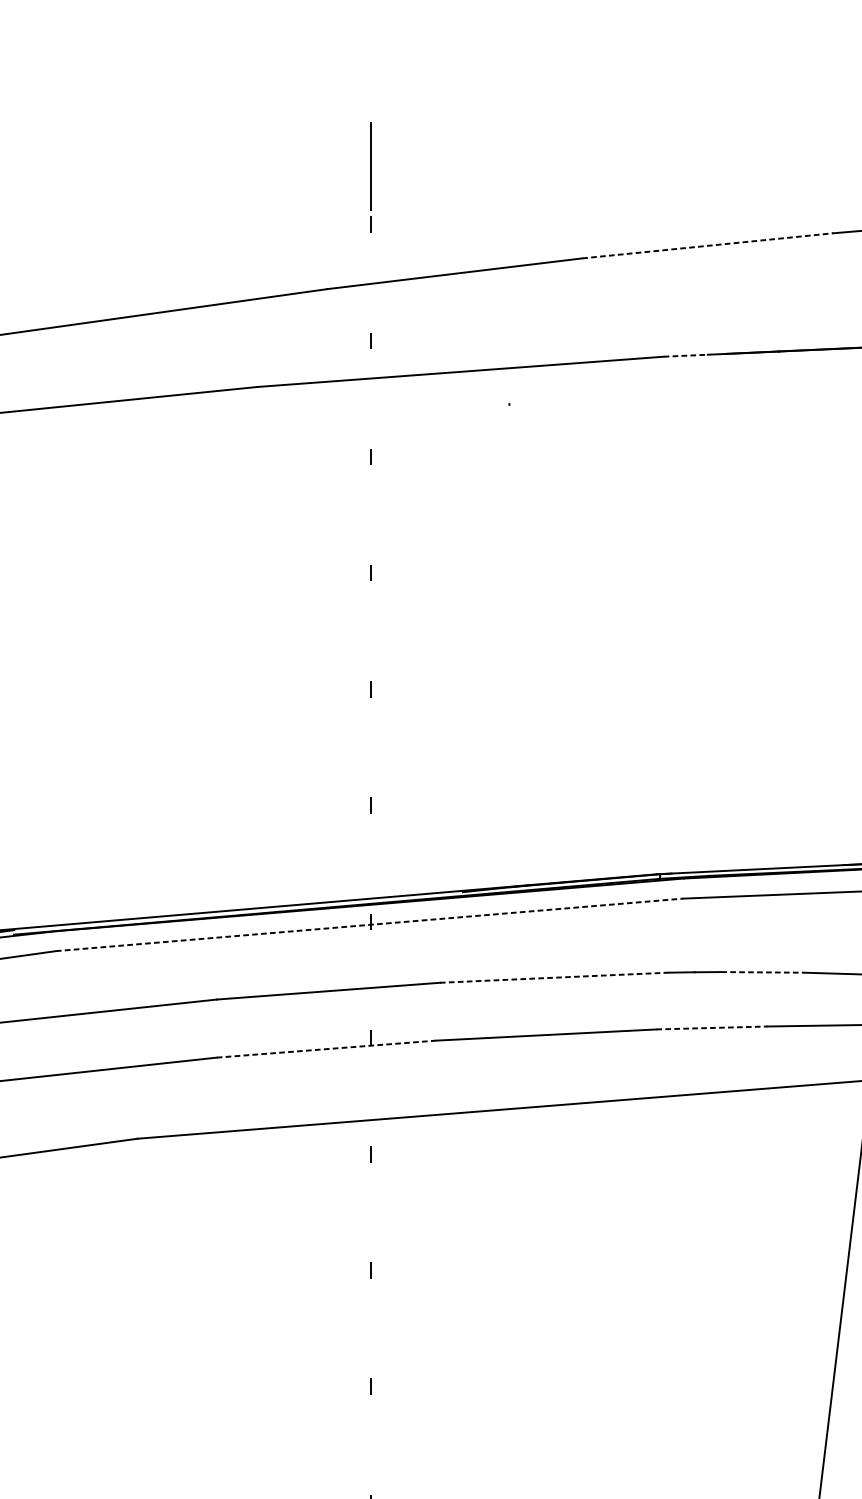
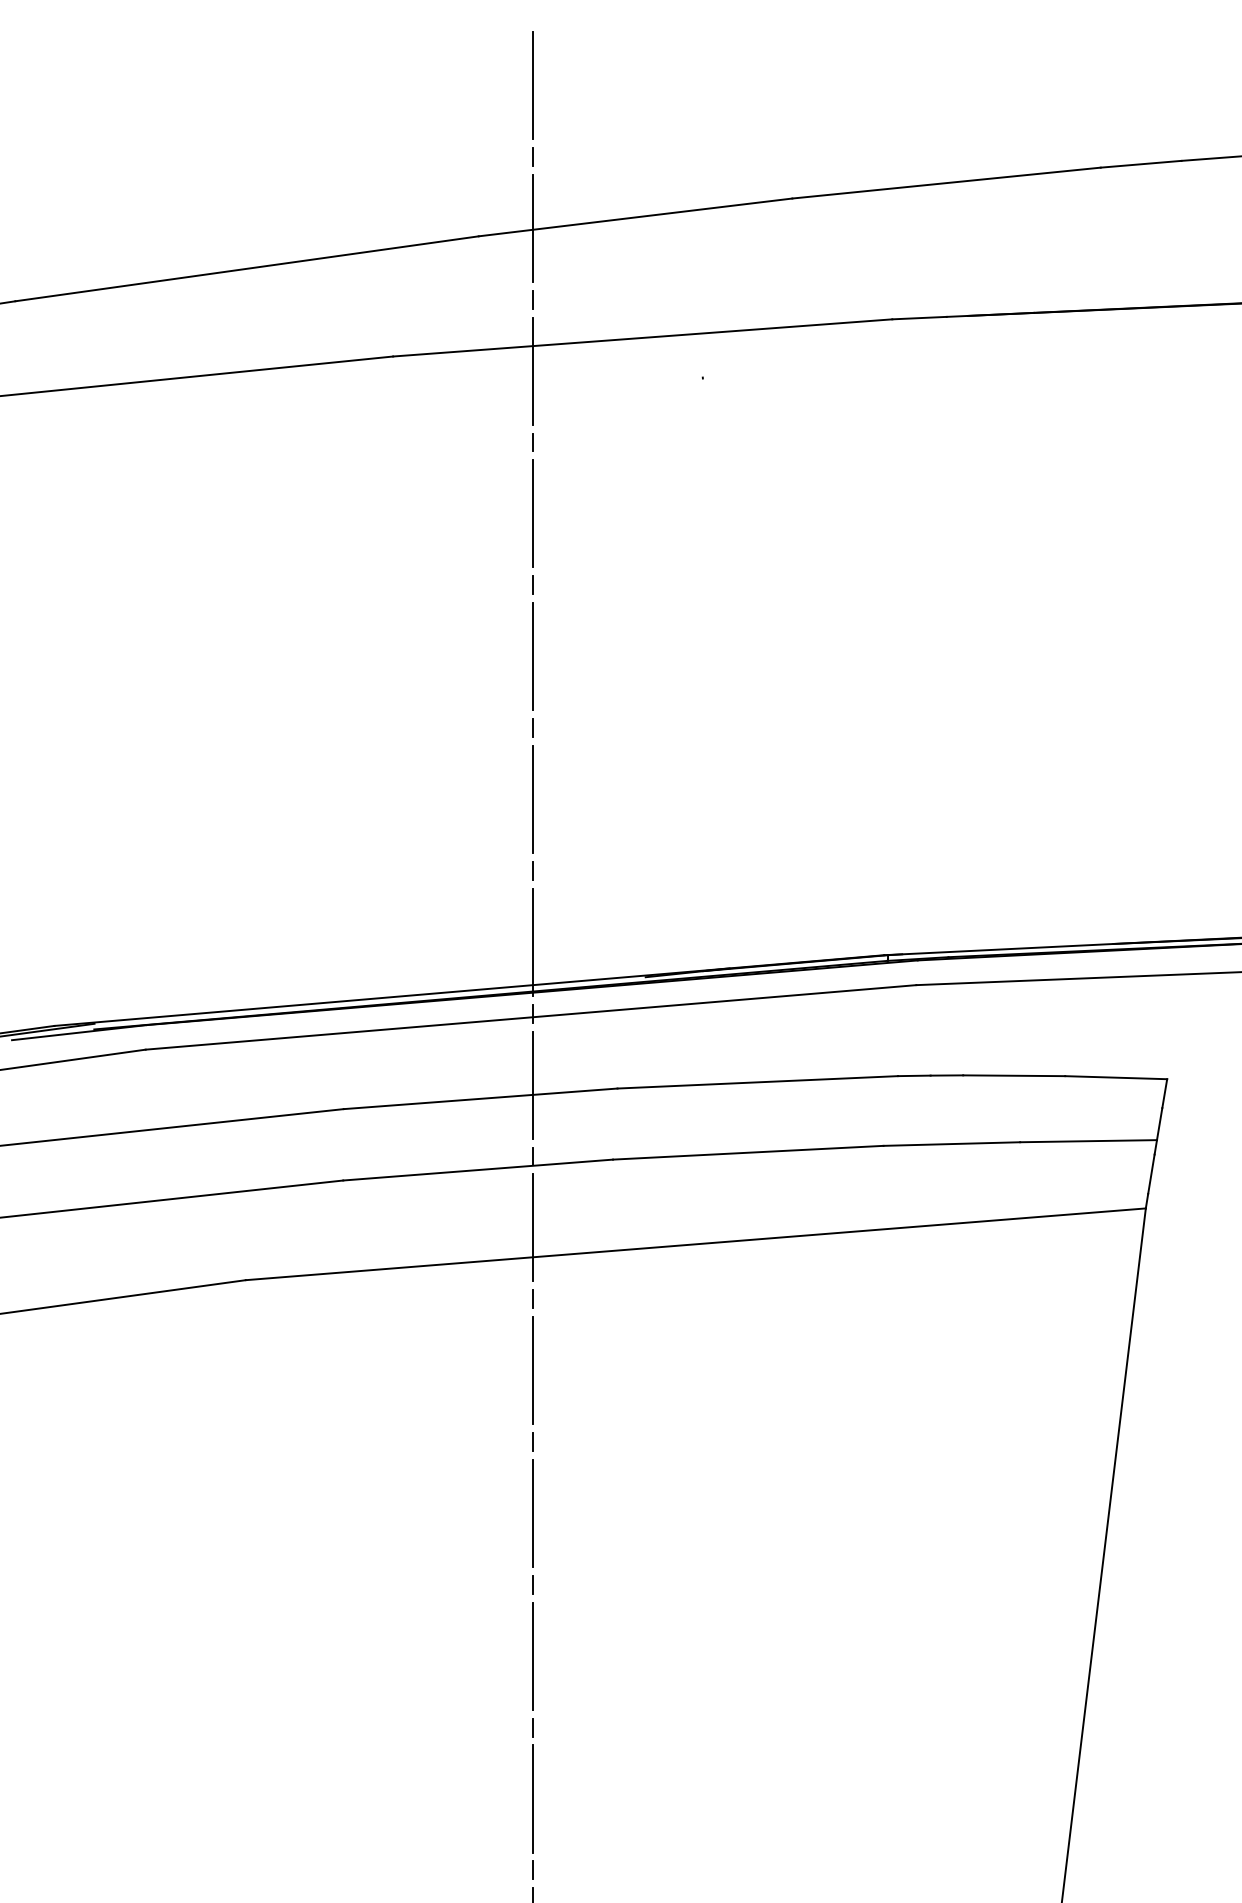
line: (707, 246) -> (946, 183), dashed -> solid
line: (371, 281) -> (533, 227), added
line: (685, 356) -> (919, 318), dashed -> solid
line: (371, 398) -> (533, 370), added
line: (370, 514) -> (532, 513), added
line: (370, 631) -> (532, 656), added
line: (371, 747) -> (533, 799), added
line: (371, 863) -> (533, 941), added
line: (369, 924) -> (531, 1017), dashed -> solid
line: (763, 972) -> (1014, 1075), dashed -> solid
line: (554, 977) -> (758, 1082), dashed -> solid
line: (371, 979) -> (533, 1084), added
line: (712, 1028) -> (952, 1144), dashed -> solid
line: (326, 1049) -> (478, 1170), dashed -> solid
line: (371, 1095) -> (533, 1227), added
line: (371, 1212) -> (533, 1370), added
line: (371, 1327) -> (533, 1512), added
line: (371, 1444) -> (533, 1655), added

